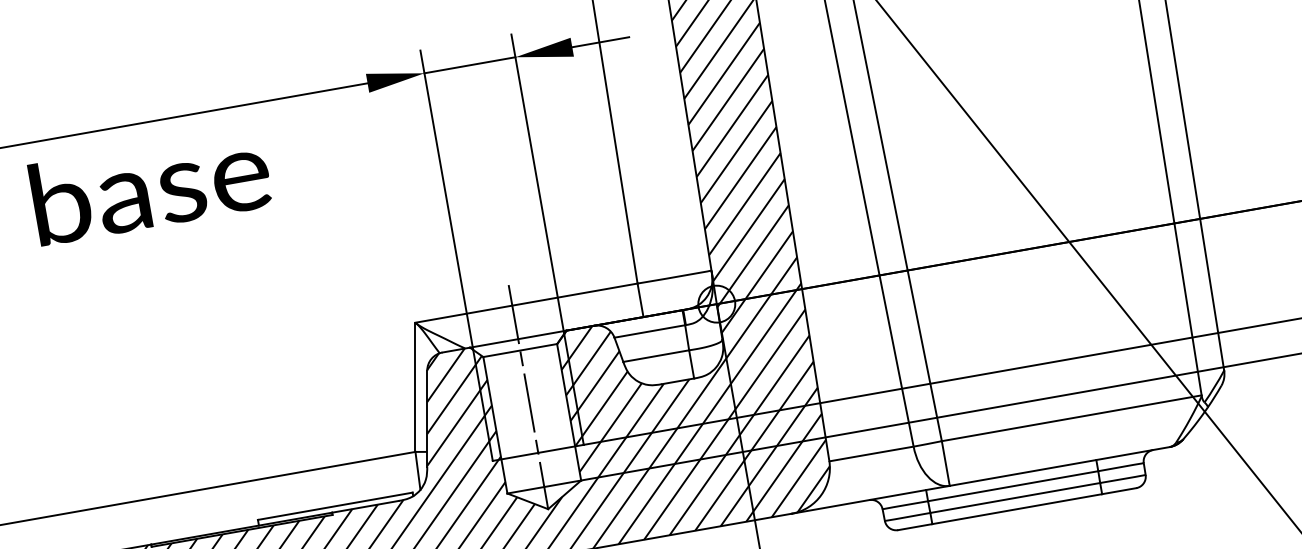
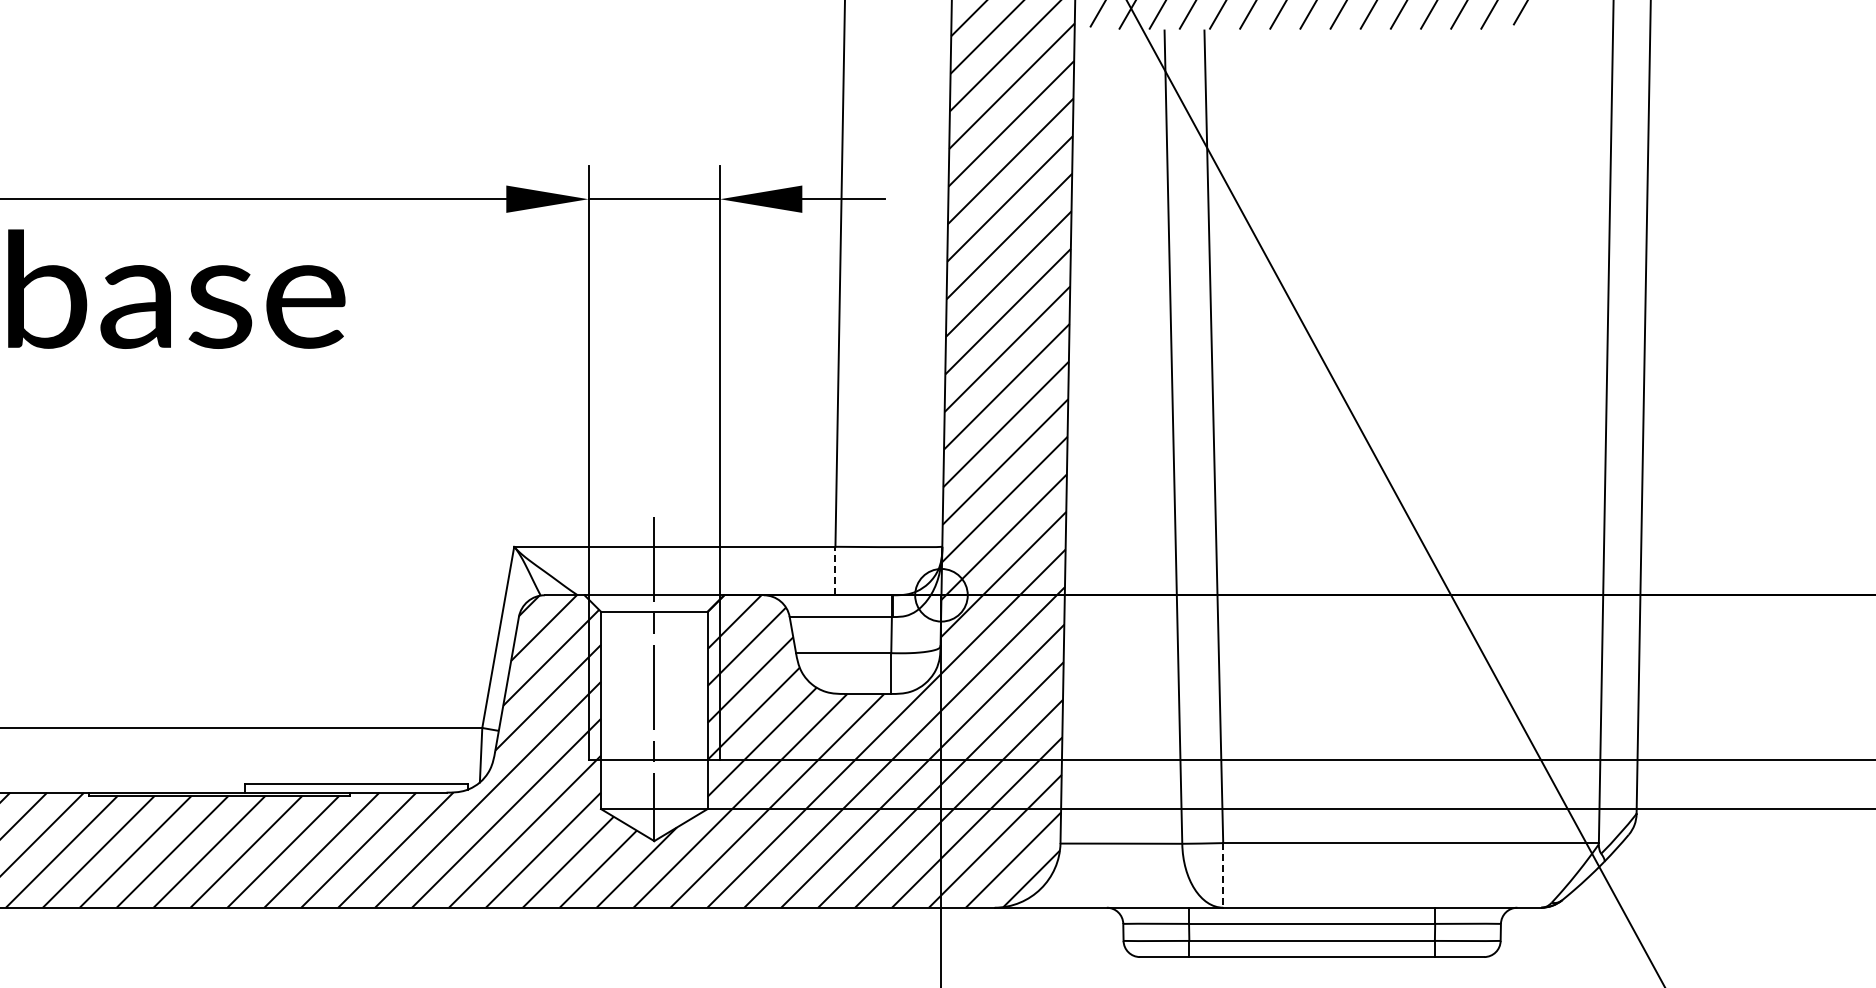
line: (640, 299) -> (835, 570), solid -> dashed
line: (946, 463) -> (1223, 875), solid -> dashed

